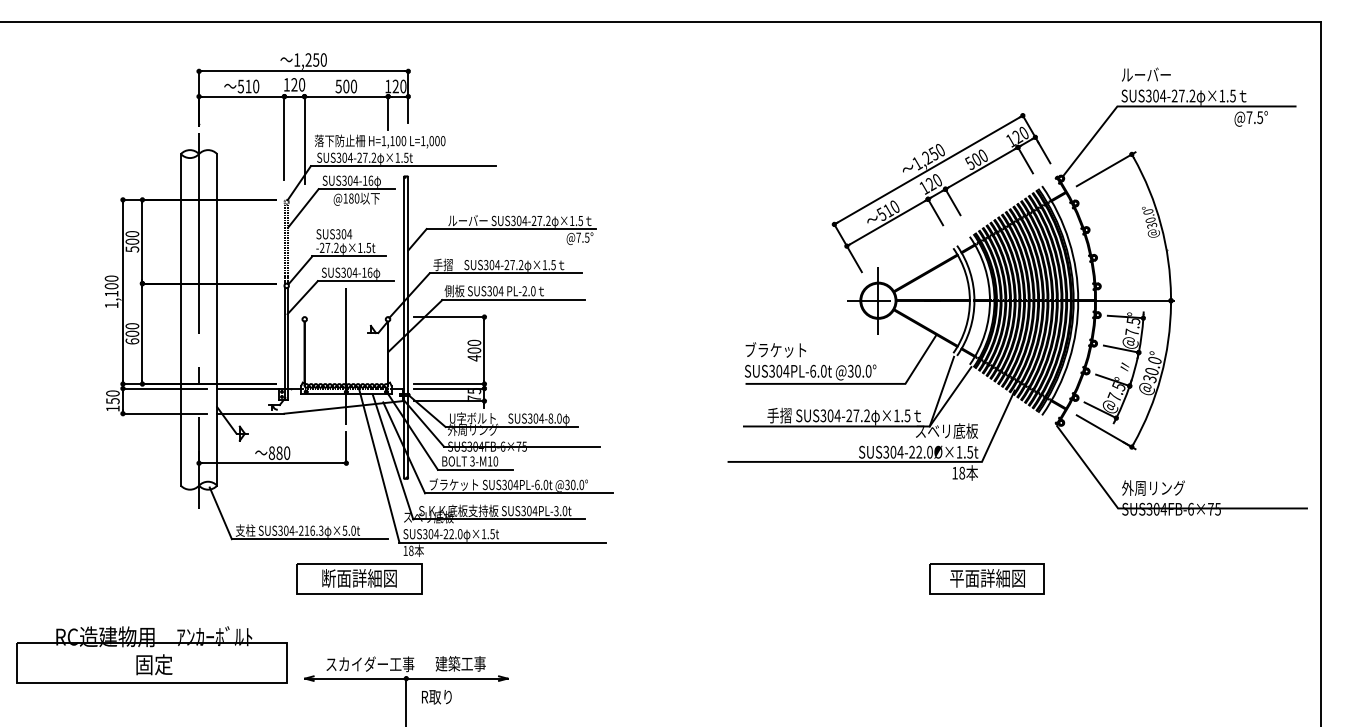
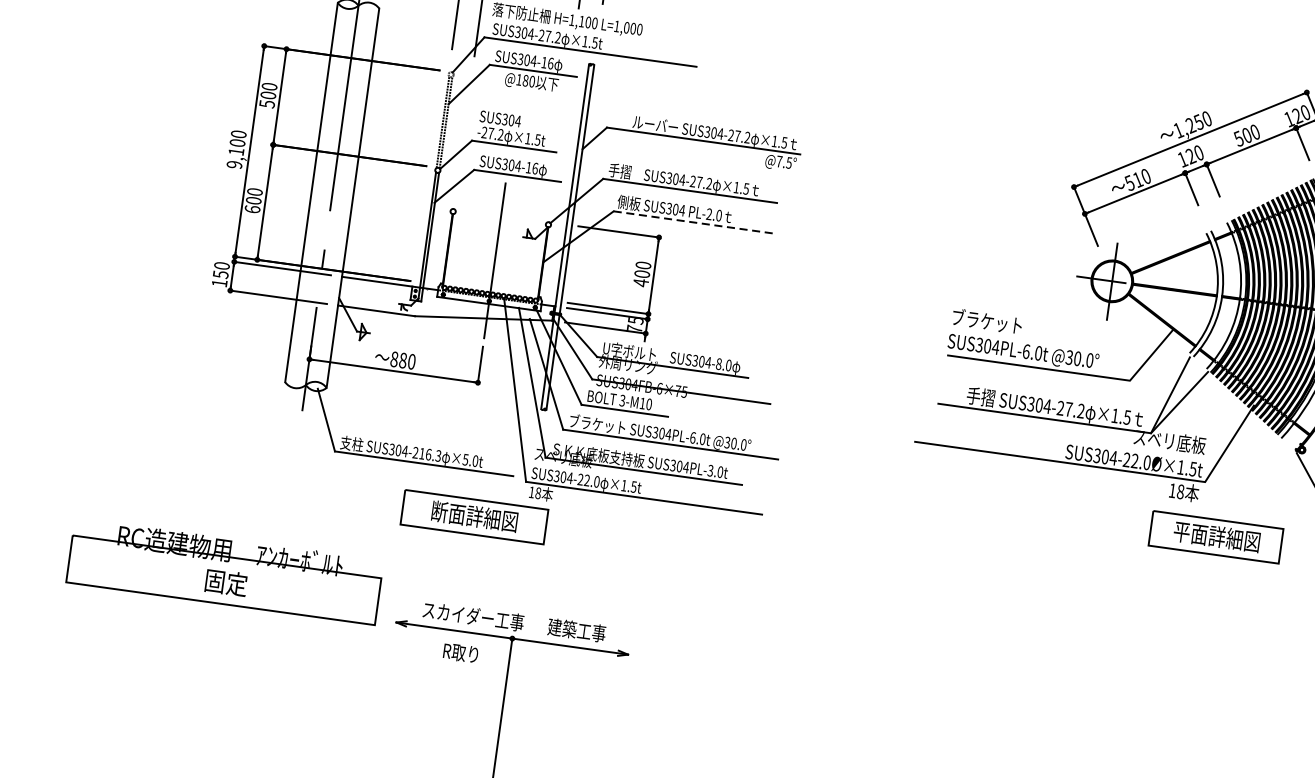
line: (514, 300) -> (696, 223), solid -> dashed
text: (111, 305) -> (234, 165), 1,100 -> 9,100
part: (986, 578) -> (1215, 536), moved
text: (436, 697) -> (460, 653), moved

